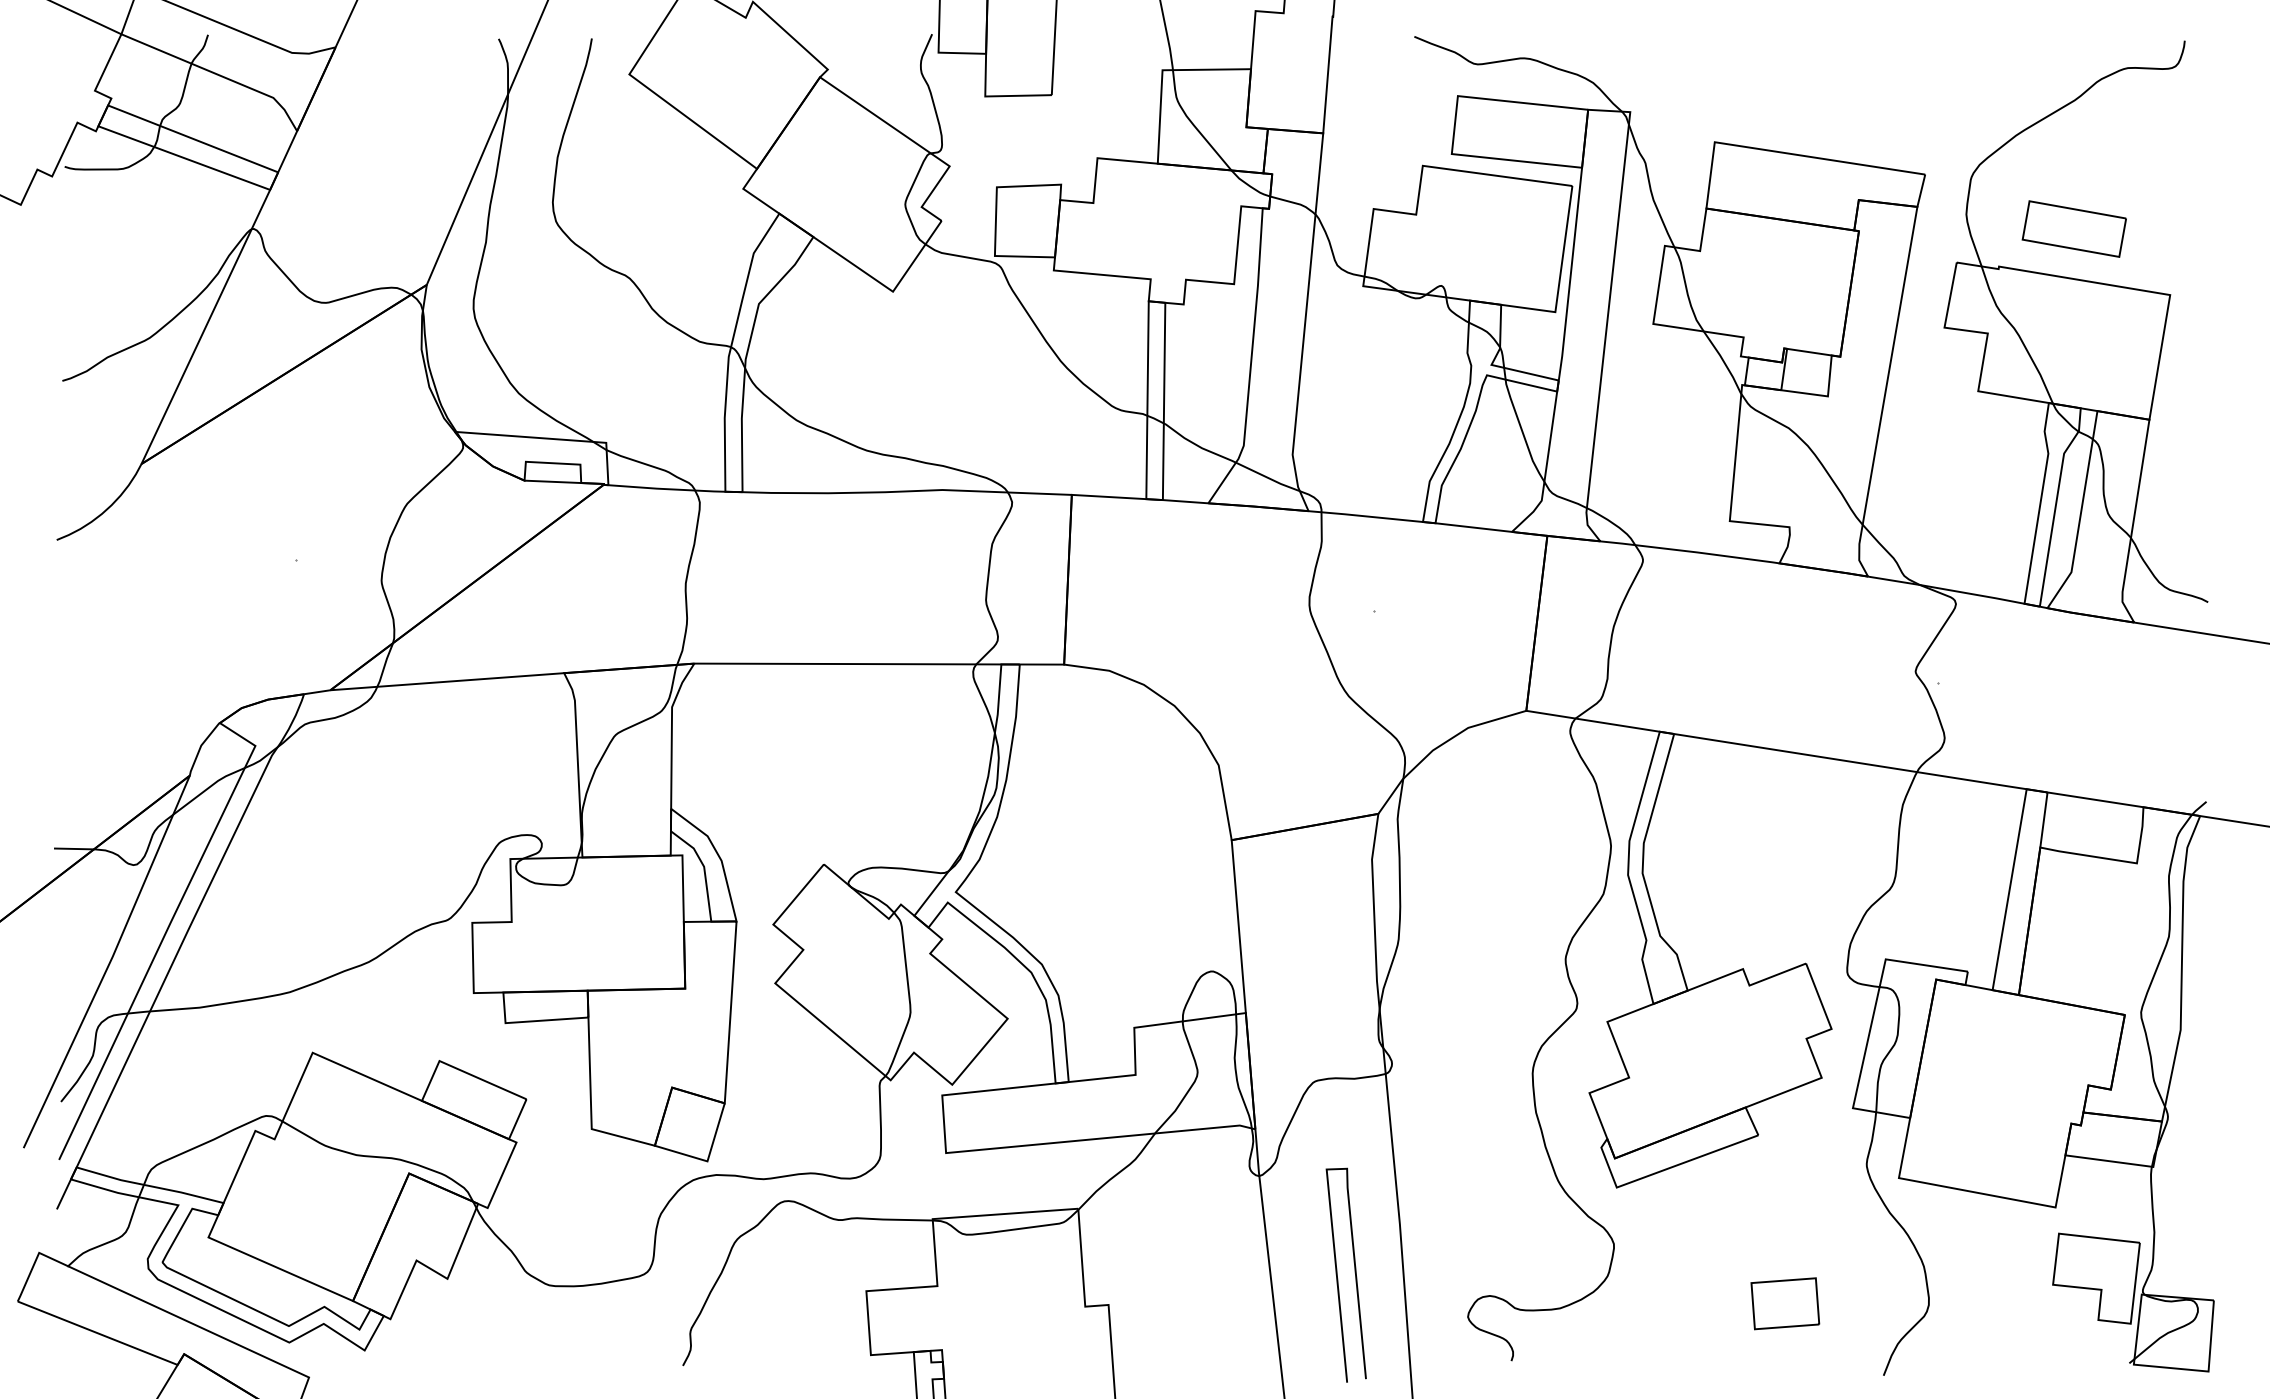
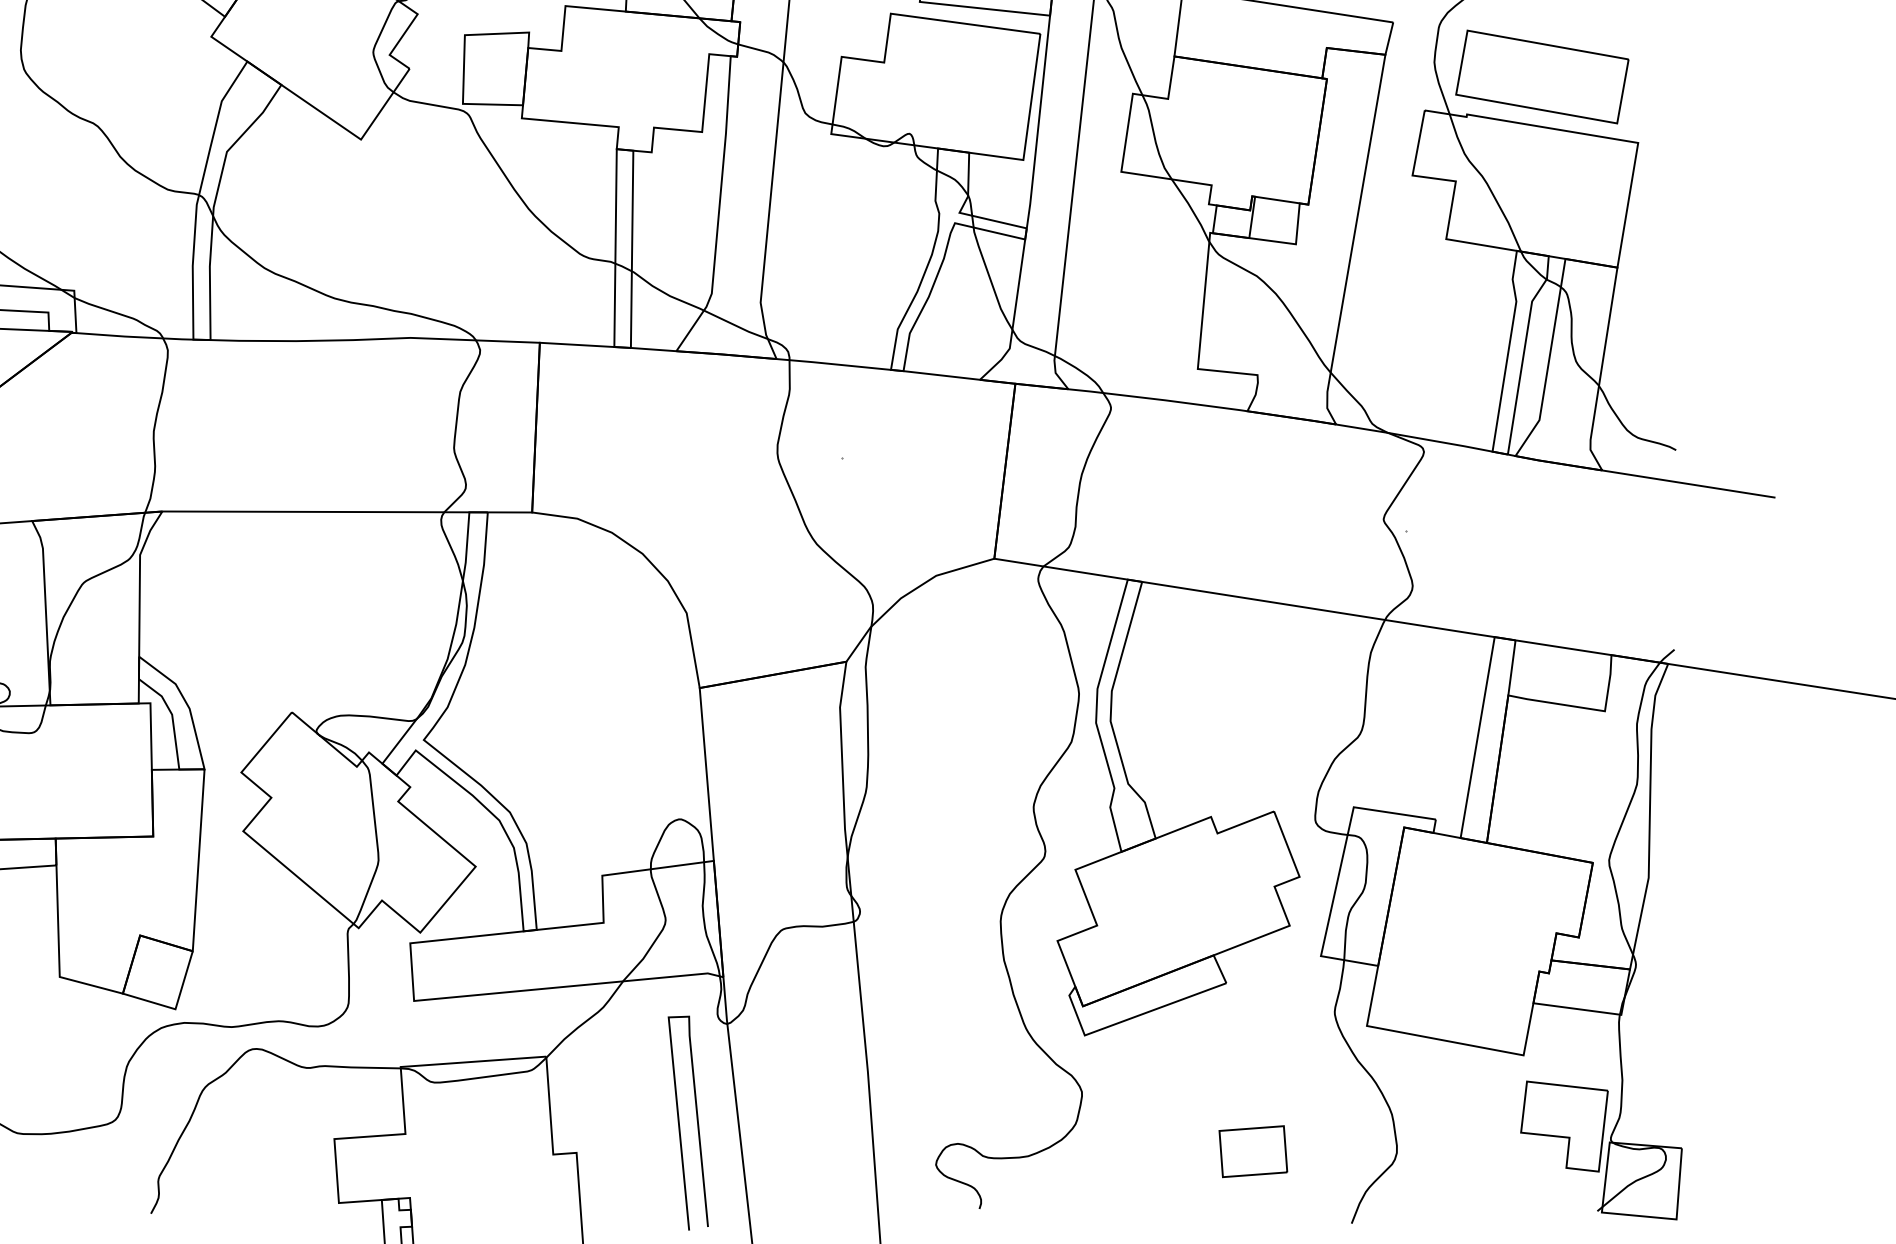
part: (2074, 228) -> (1542, 76), size x1.67
line: (1337, 1274) -> (679, 1122), moved

